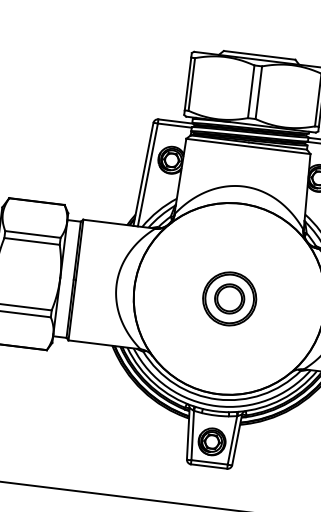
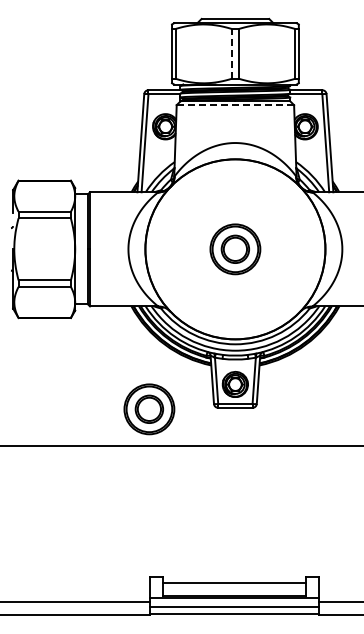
line: (250, 91) -> (231, 53), solid -> dashed
line: (248, 146) -> (235, 105), solid -> dashed
part: (118, 457) -> (149, 409), added

